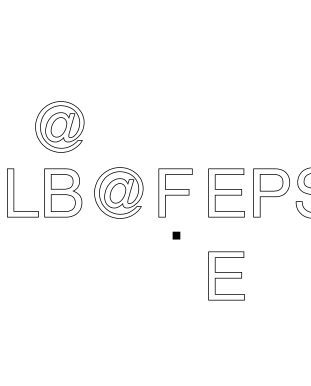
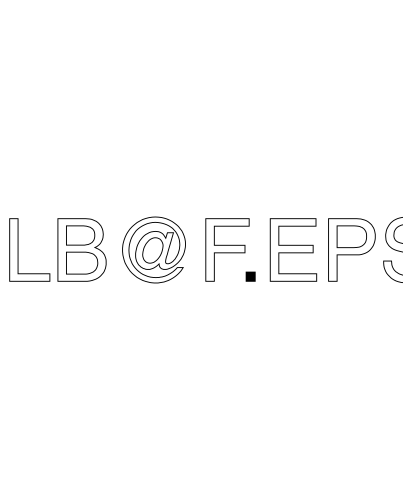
part: (59, 126) -> (77, 163), removed
part: (176, 235) -> (250, 276), moved
part: (226, 275) -> (293, 356), removed

